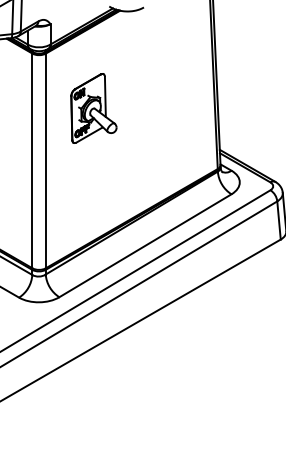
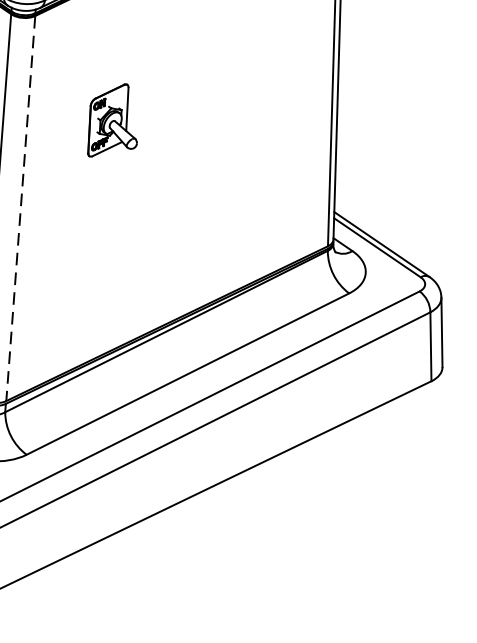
part: (93, 108) -> (113, 120), size x0.6
line: (45, 161) -> (20, 209), solid -> dashed

